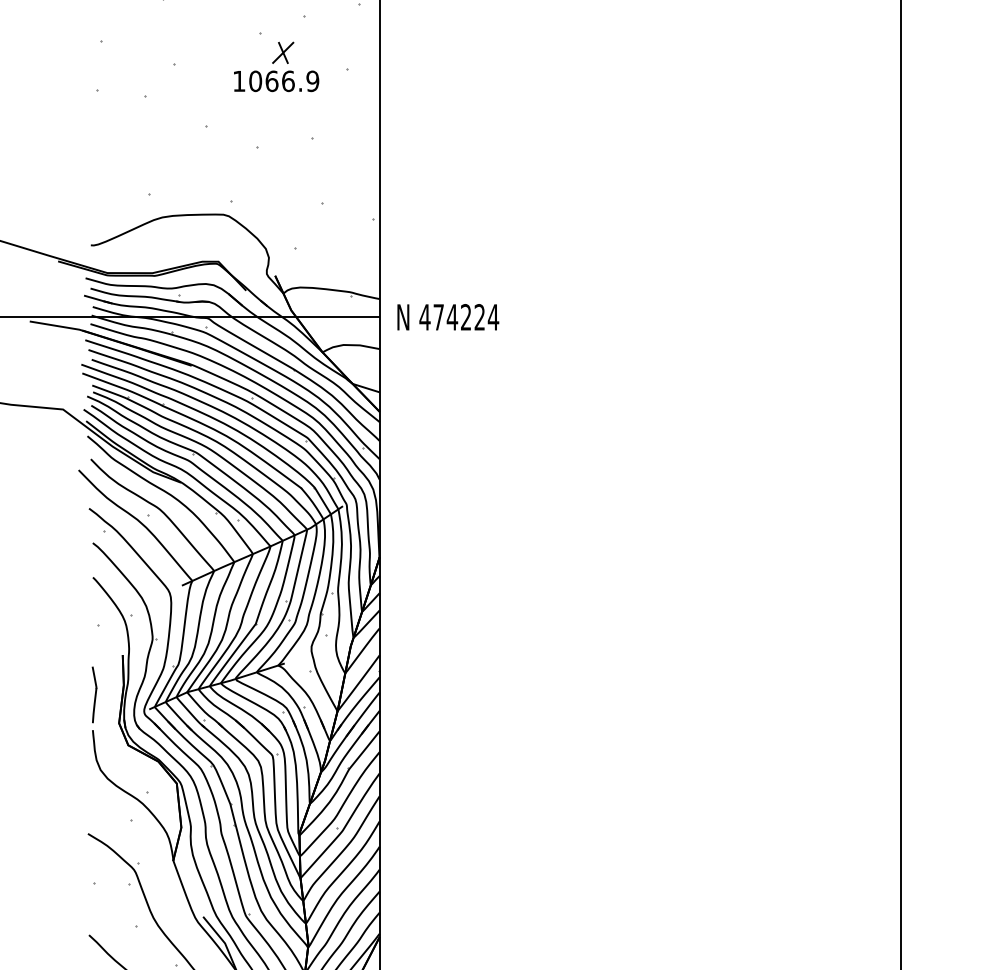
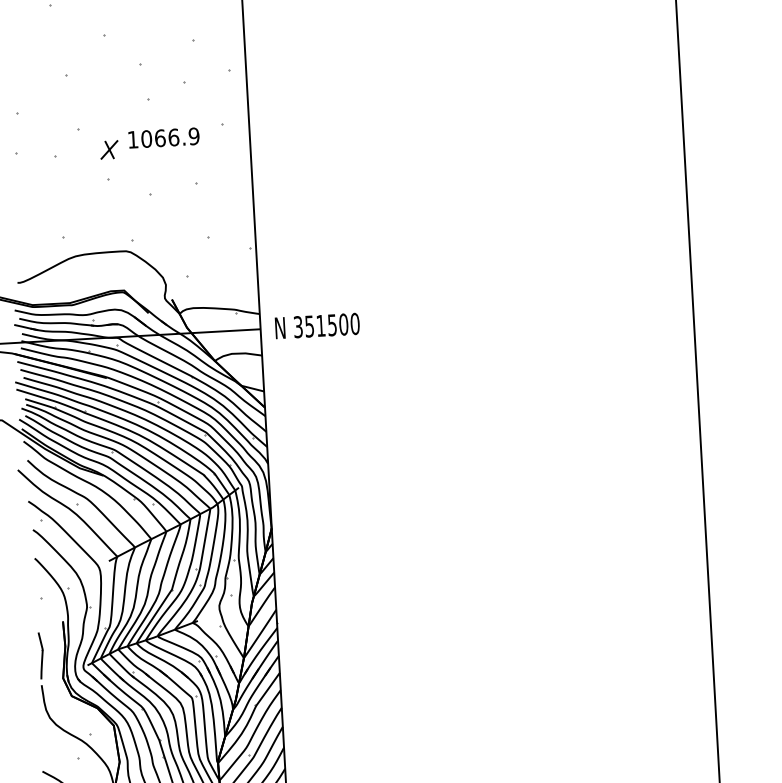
part: (283, 52) -> (109, 149), moved
text: (459, 317) -> (326, 325), 474224 -> 351500

